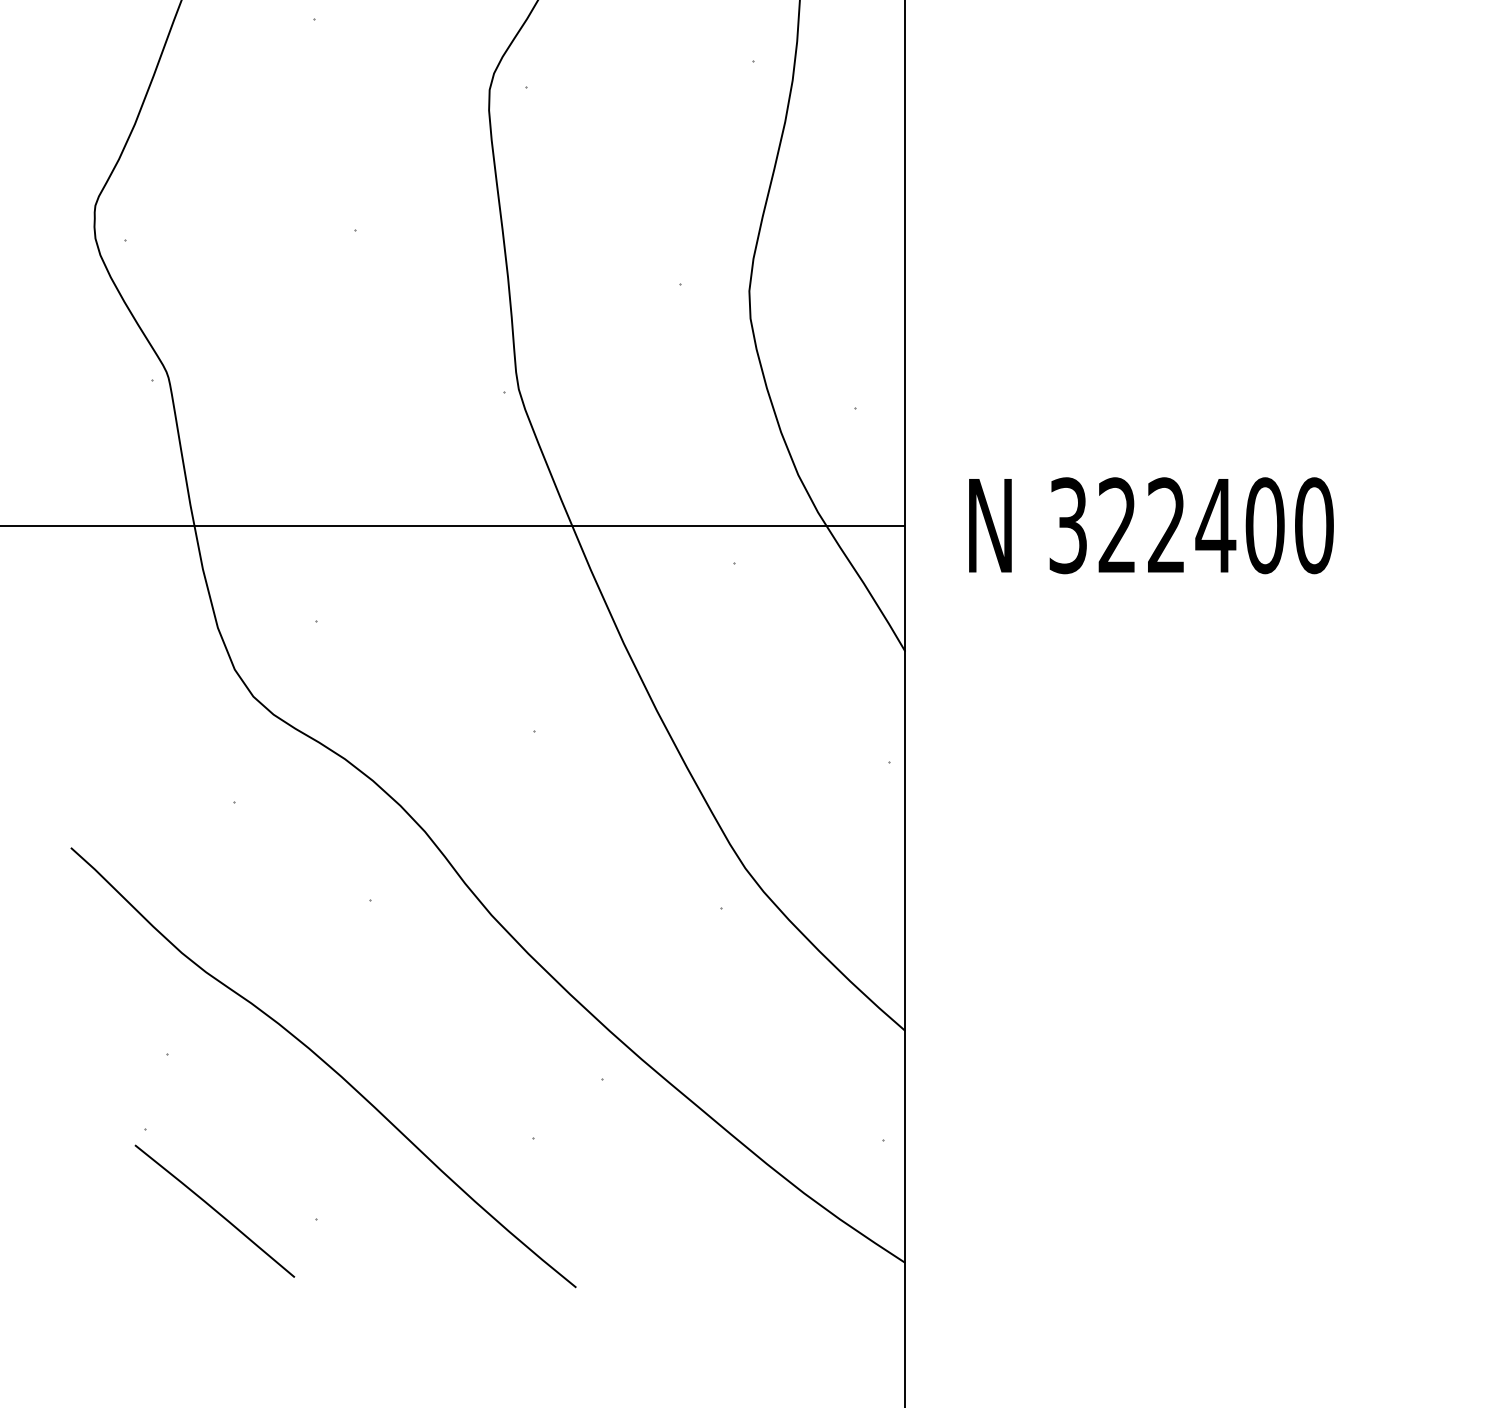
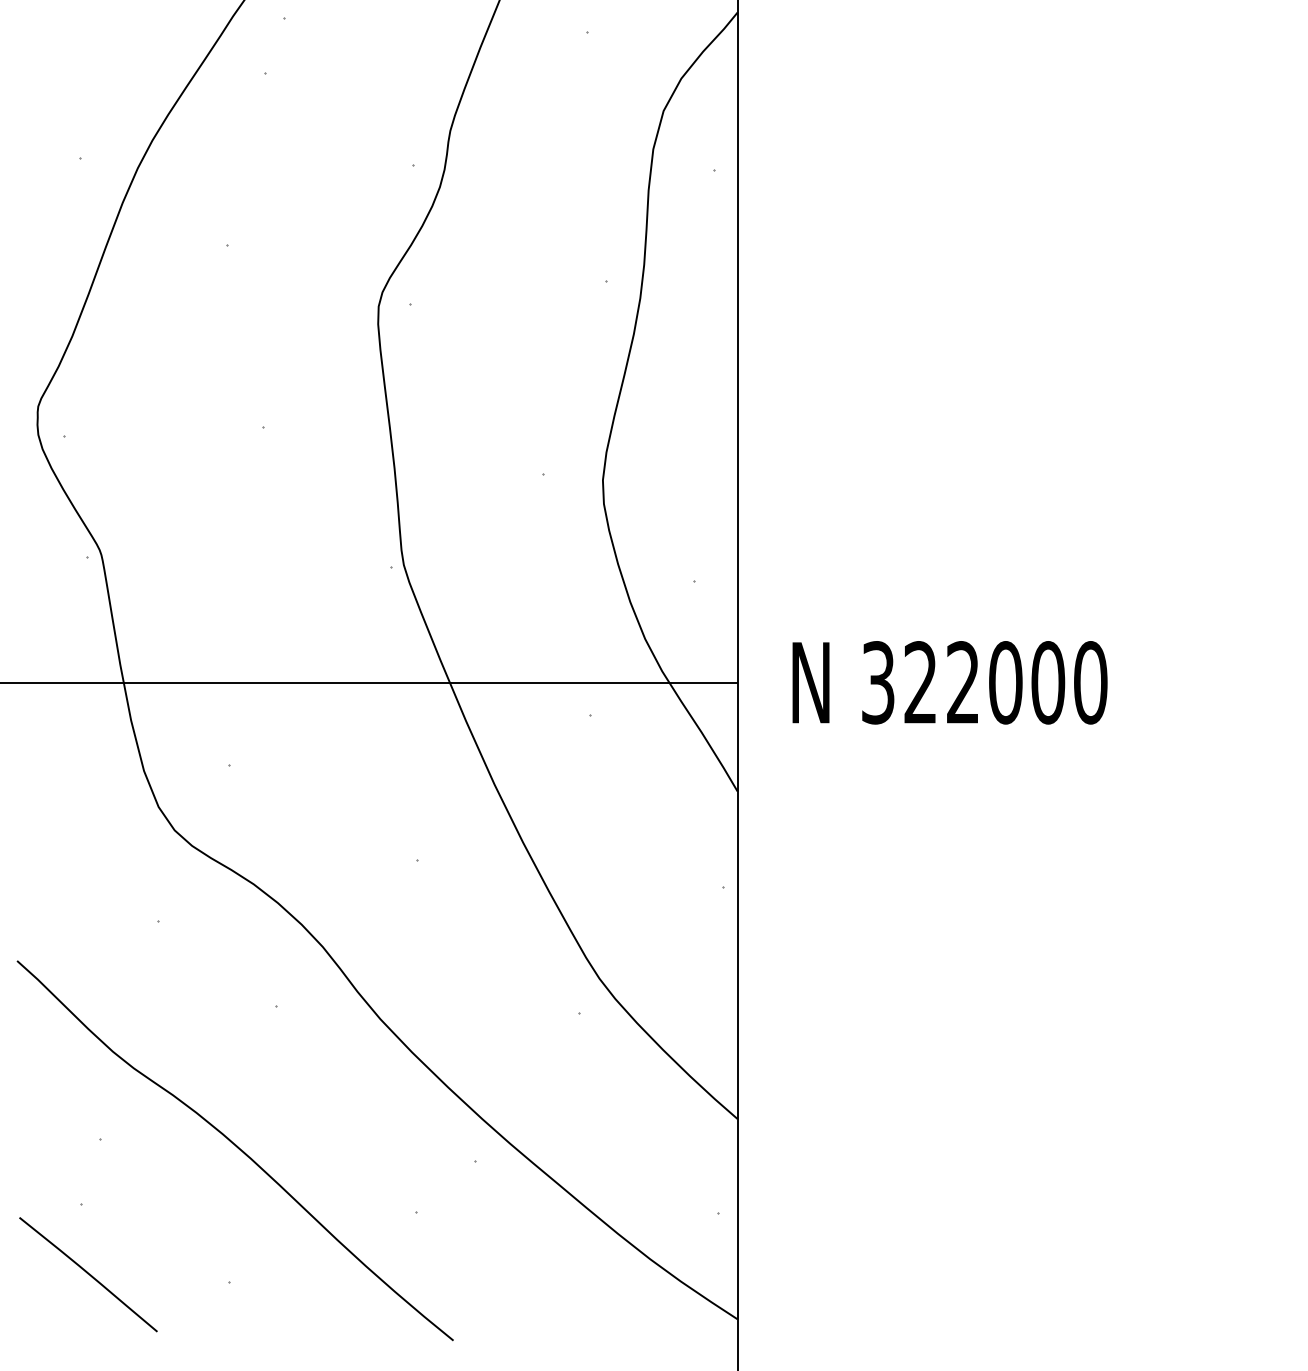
text: (1215, 525) -> (1005, 682), 322400 -> 322000
curve: (214, 1211) -> (88, 1274), moved

